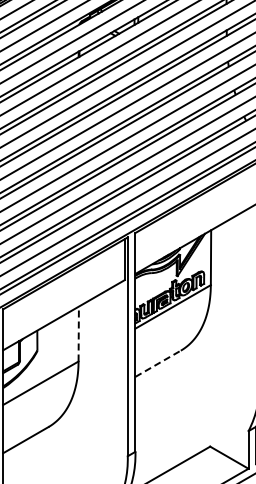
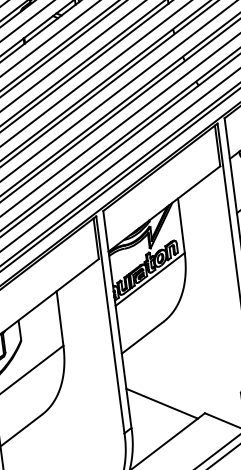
line: (78, 333) -> (59, 318), dashed -> solid
line: (158, 363) -> (142, 337), dashed -> solid
line: (168, 431) -> (161, 403), added

